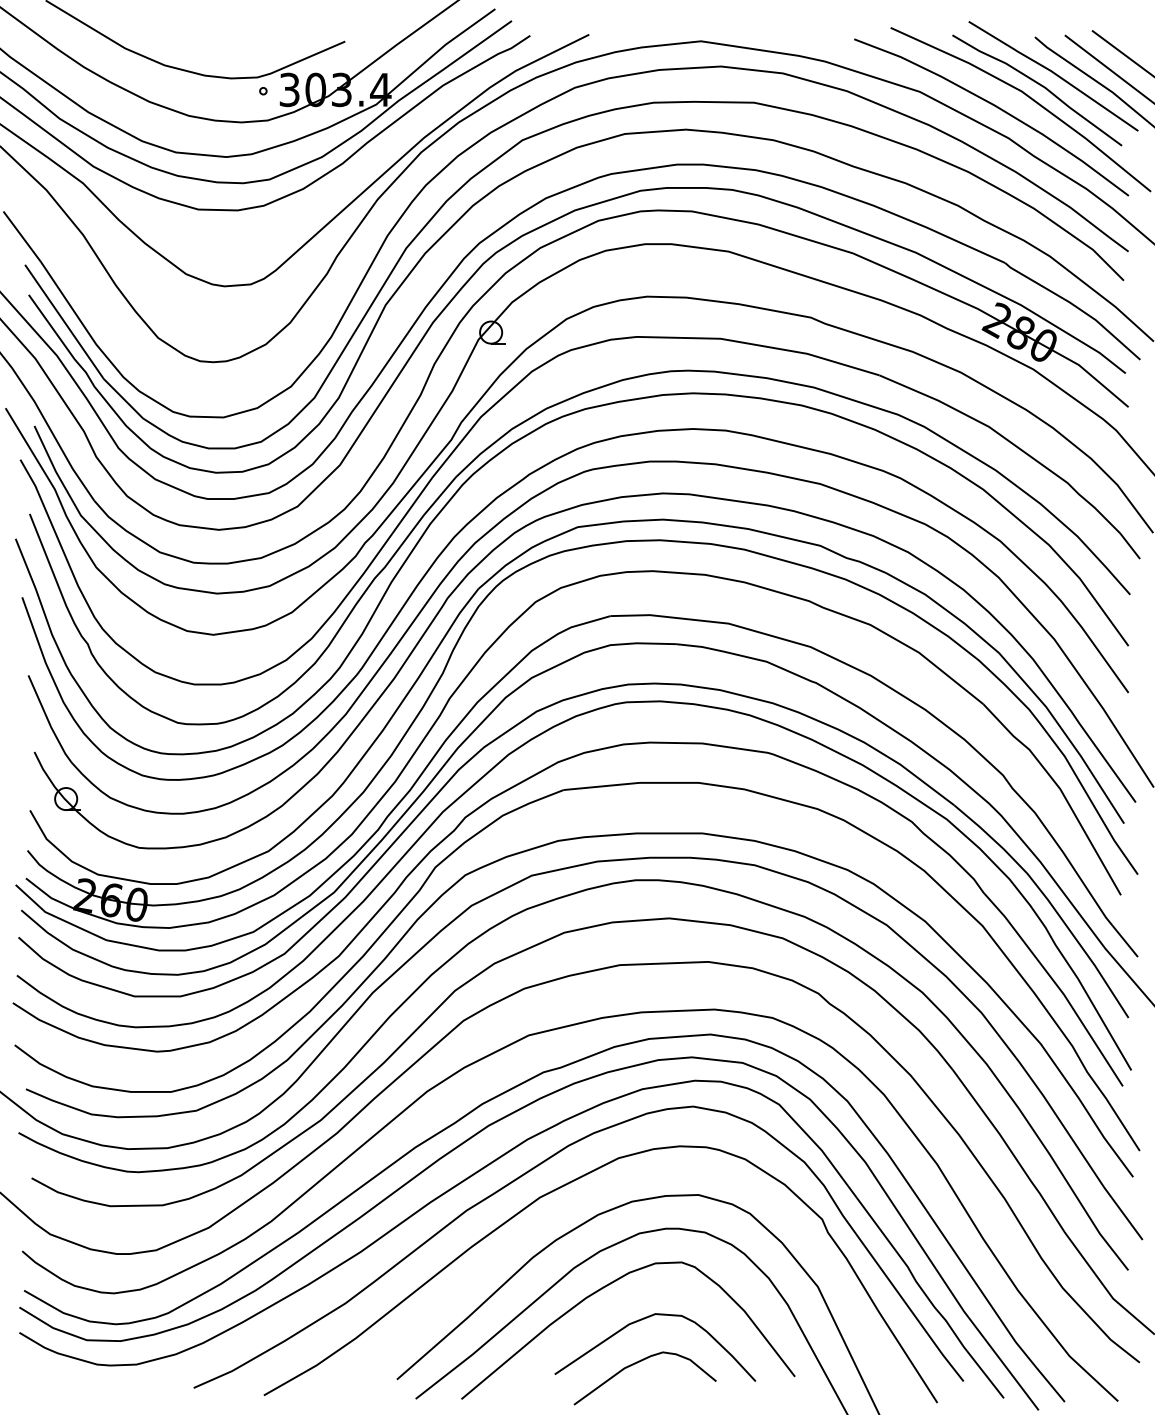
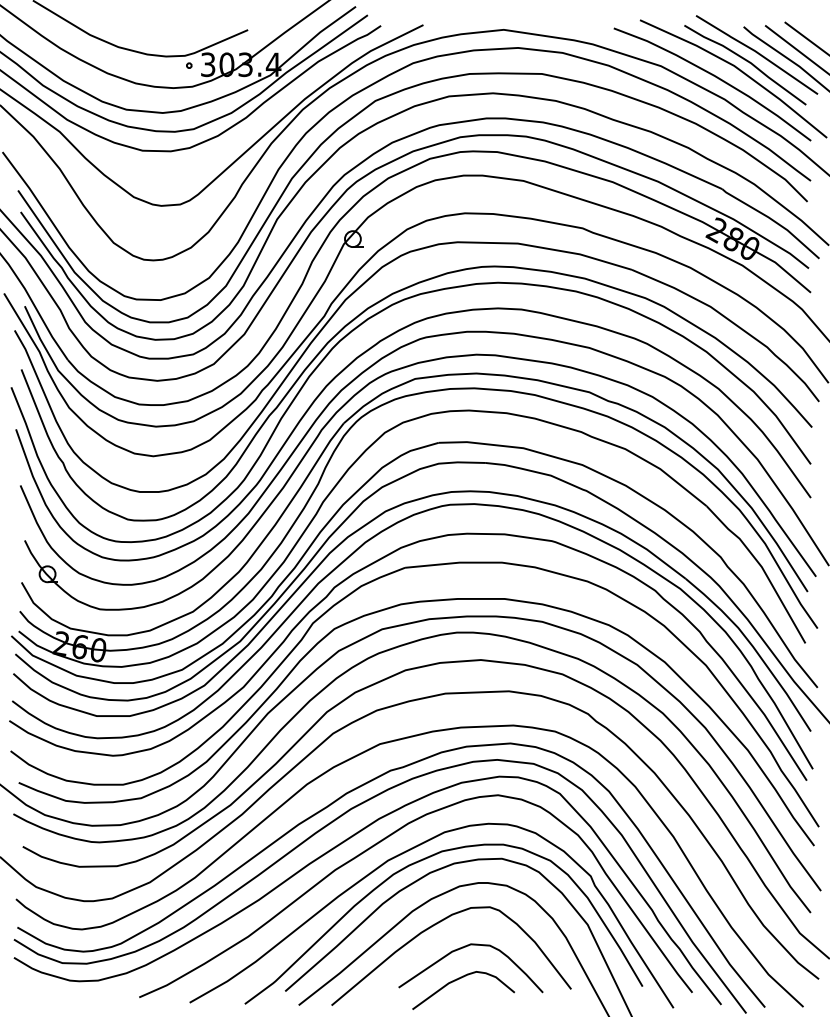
curve: (581, 1200) -> (417, 862), added

